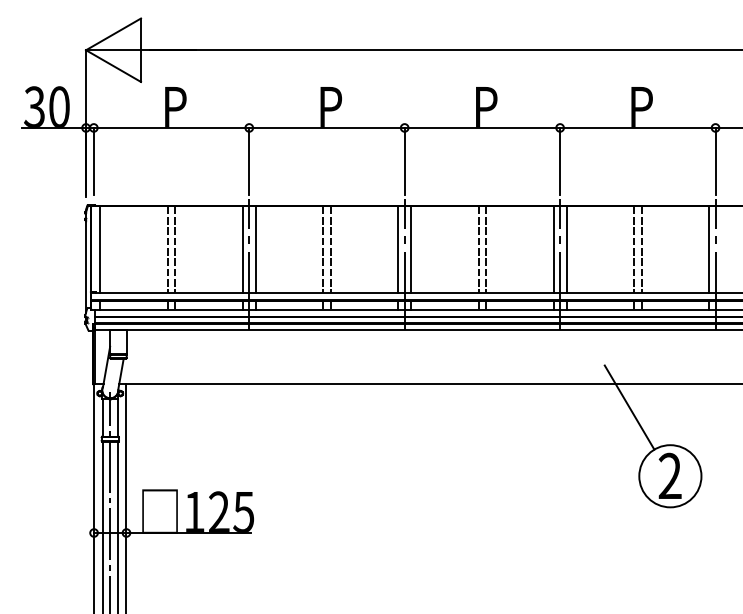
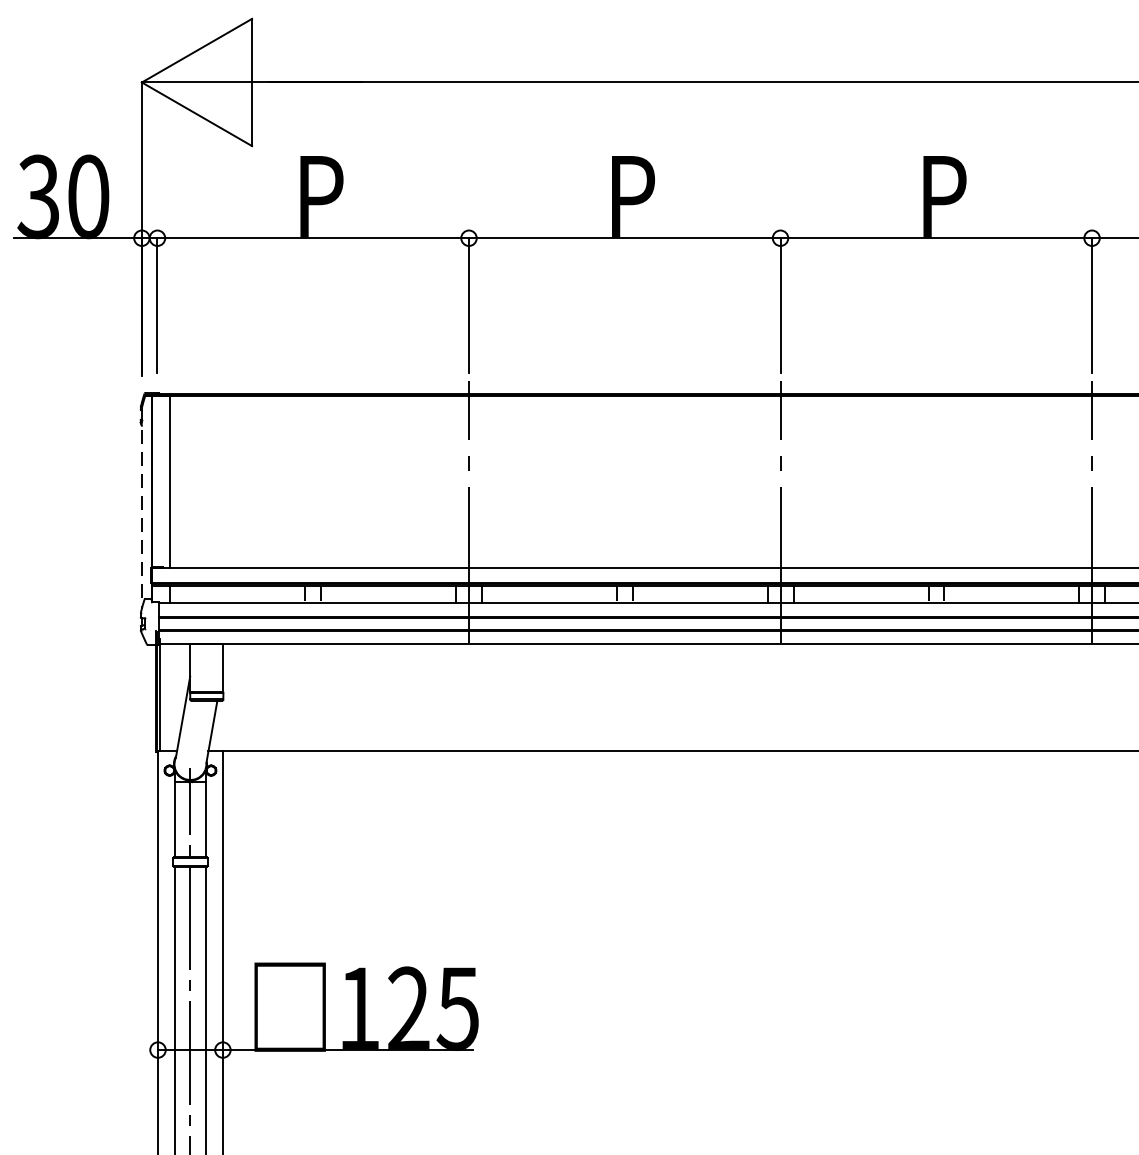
line: (167, 249) -> (305, 481), removed
line: (175, 249) -> (321, 481), removed
line: (242, 249) -> (455, 481), removed
line: (255, 249) -> (481, 481), removed
line: (323, 249) -> (617, 481), removed
line: (330, 249) -> (631, 481), removed
line: (398, 249) -> (768, 481), removed
line: (411, 249) -> (794, 481), removed
line: (478, 249) -> (928, 481), removed
line: (486, 249) -> (944, 481), removed
line: (553, 249) -> (1078, 481), removed
line: (566, 249) -> (1104, 481), removed
line: (86, 263) -> (142, 509), solid -> dashed

